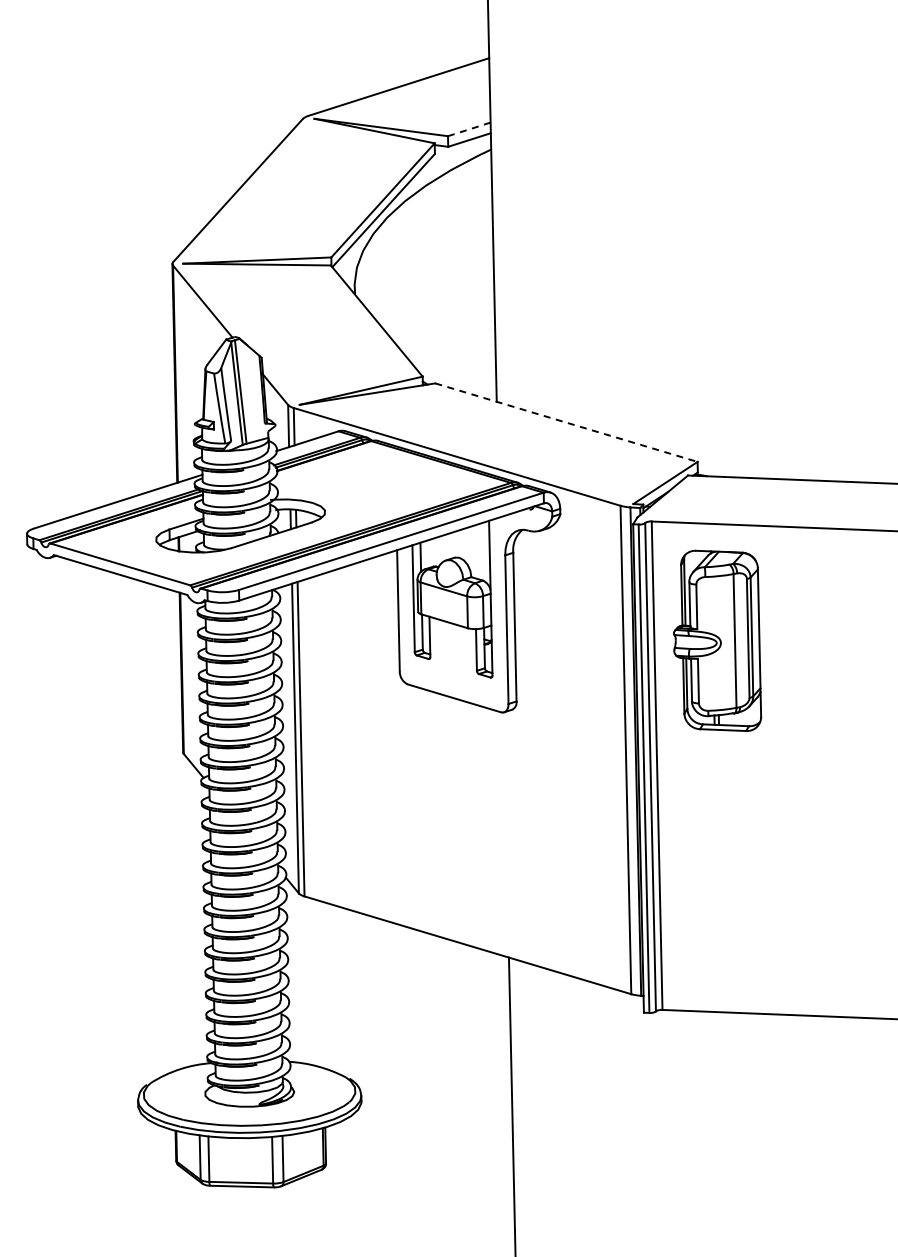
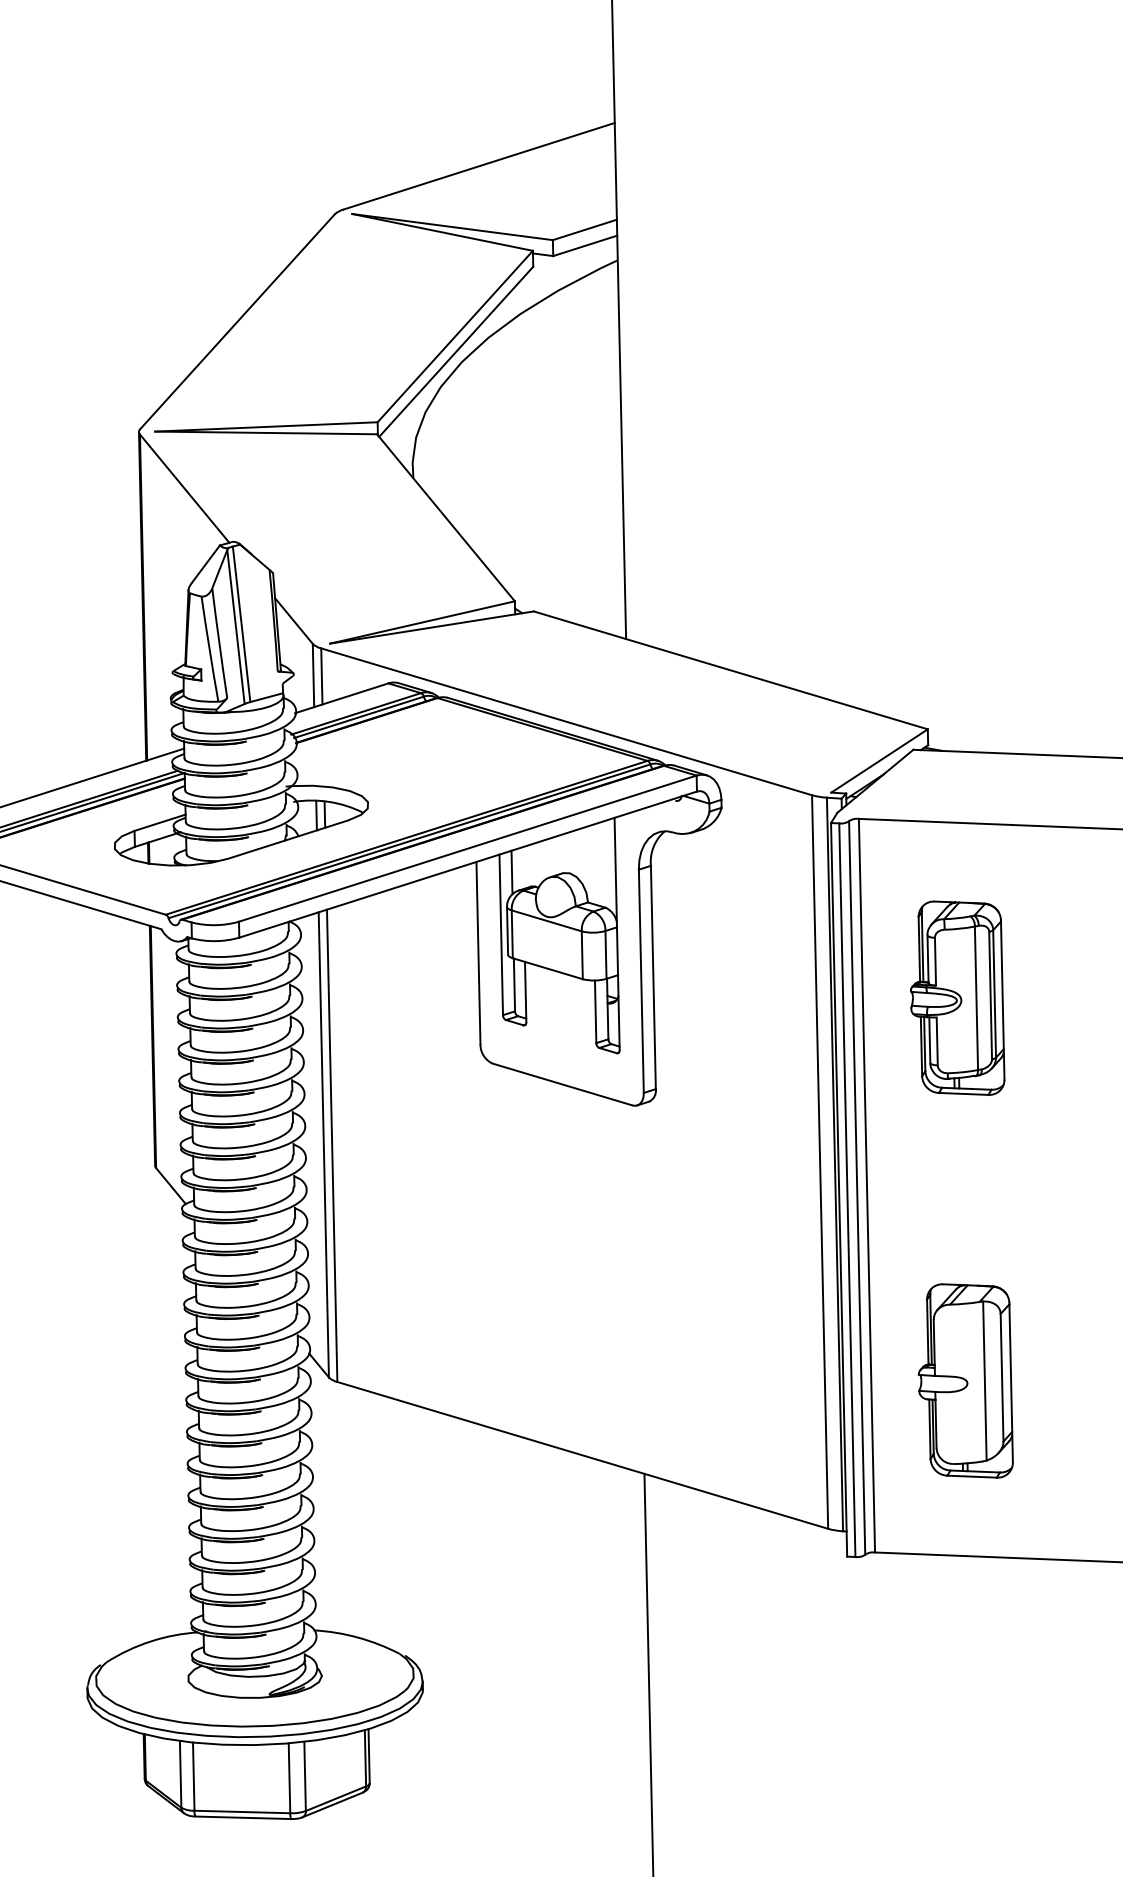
line: (468, 129) -> (583, 230), dashed -> solid
line: (566, 422) -> (730, 670), dashed -> solid
part: (717, 640) -> (957, 997), size x0.71
part: (722, 895) -> (965, 1380), added

